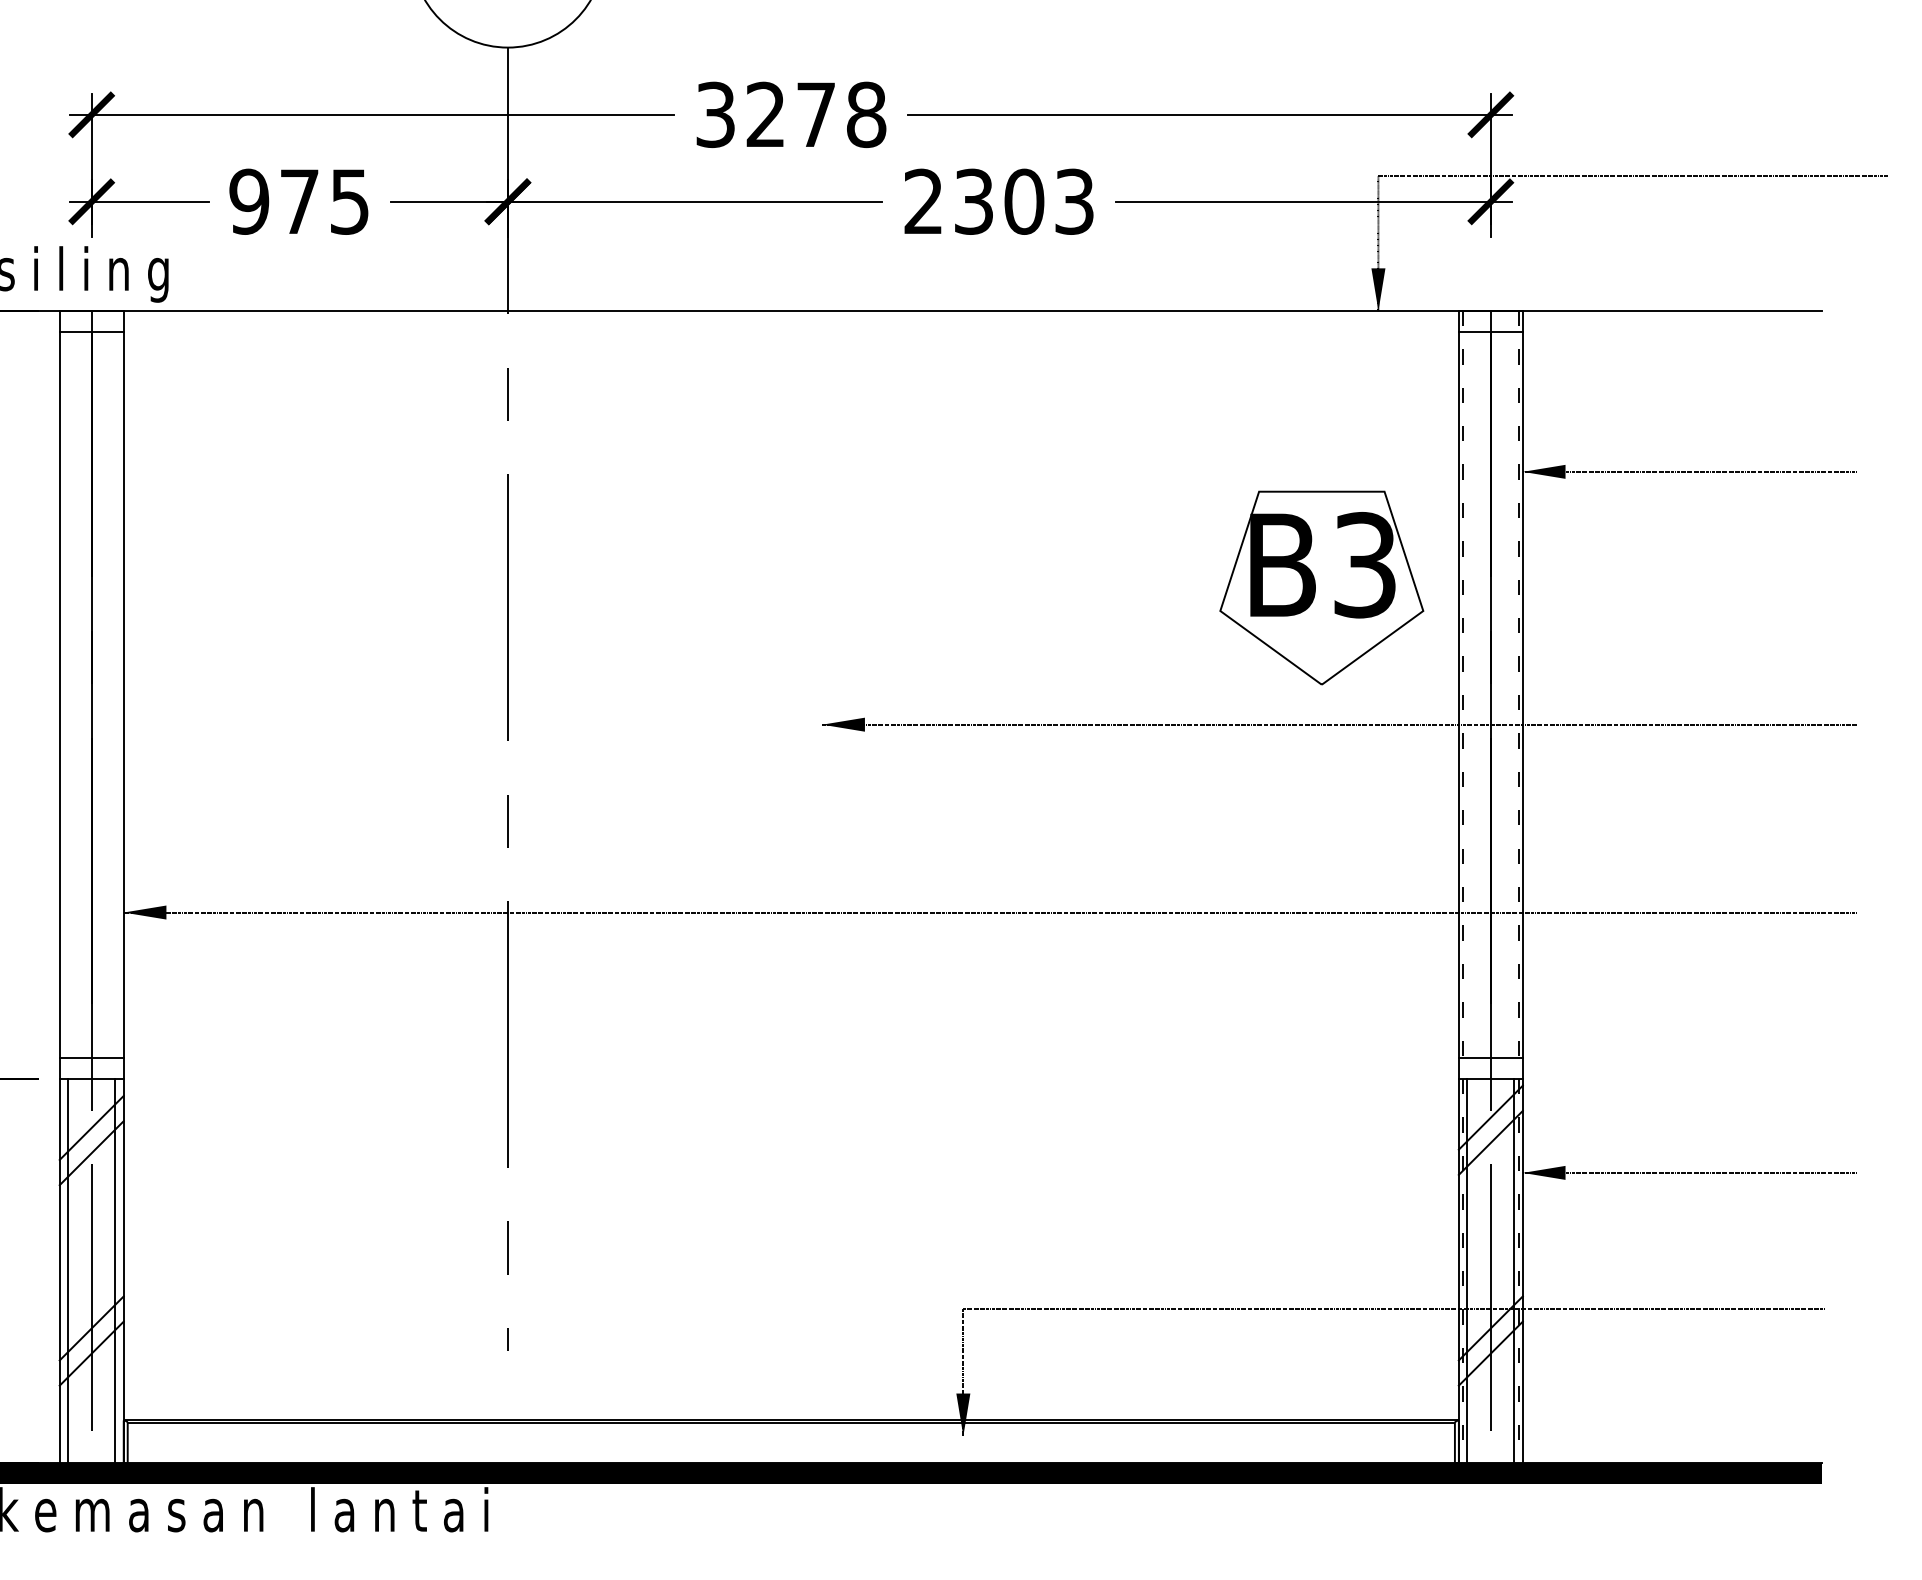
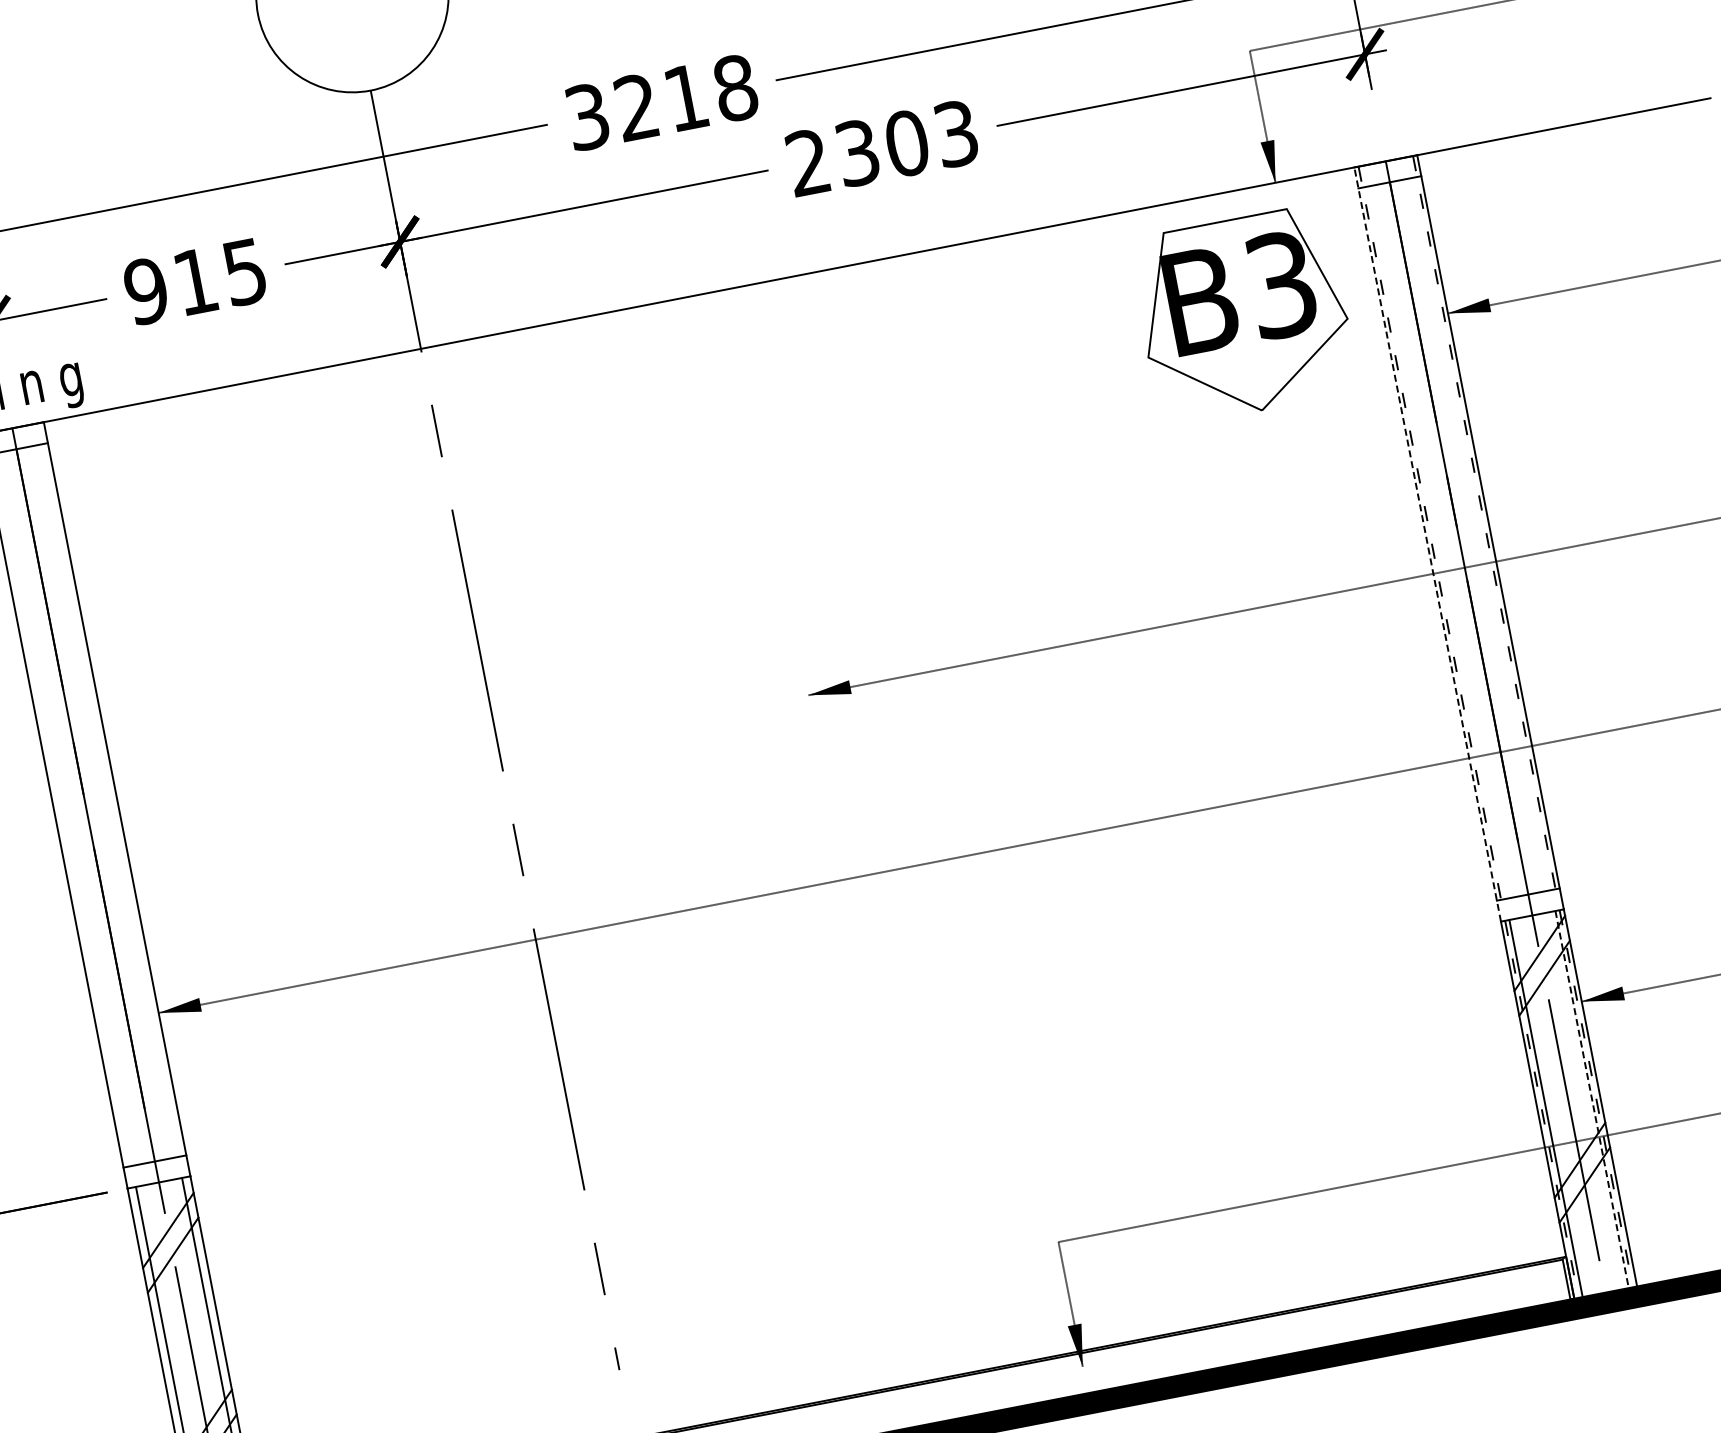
text: (815, 114) -> (685, 97), 3278 -> 3218
text: (299, 201) -> (195, 281), 975 -> 915
part: (1321, 587) -> (1243, 315), moved
line: (1458, 694) -> (1427, 544), solid -> dashed
line: (1514, 1271) -> (1592, 1099), solid -> dashed

